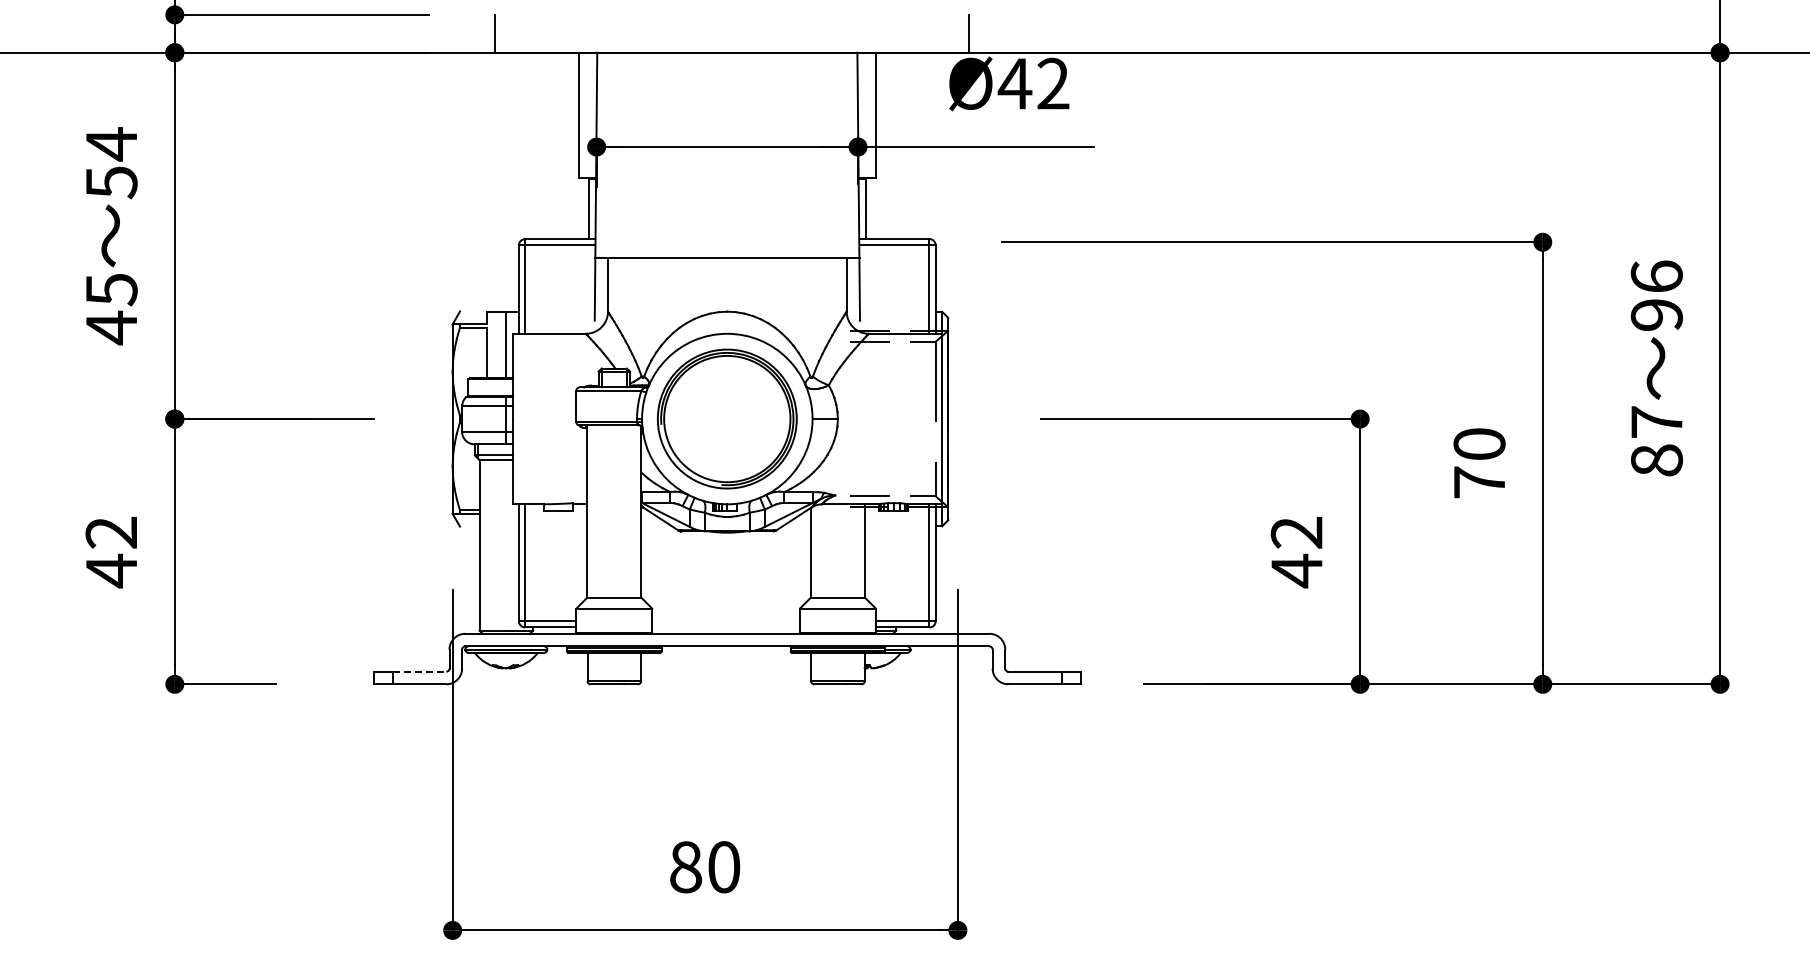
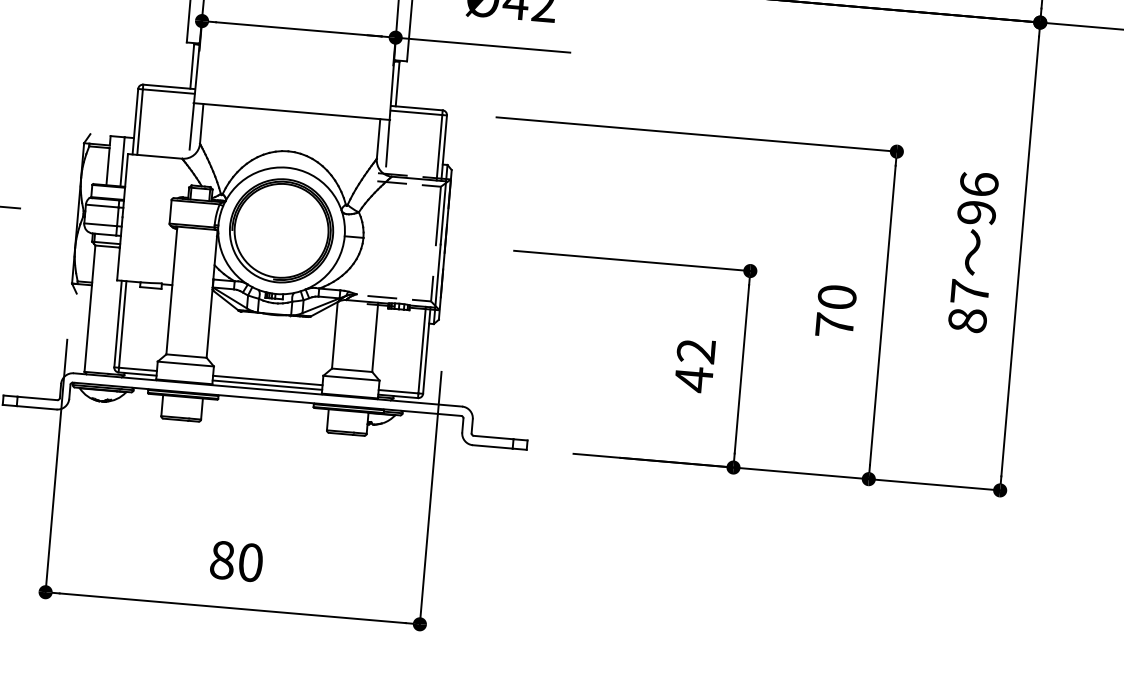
line: (726, 621) -> (268, 380), added
line: (726, 627) -> (267, 385), added
line: (419, 671) -> (37, 398), dashed -> solid

